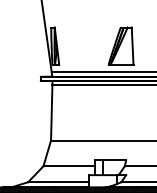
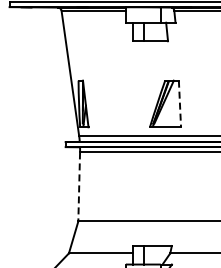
line: (132, 46) -> (179, 104), solid -> dashed
line: (51, 112) -> (79, 186), solid -> dashed

